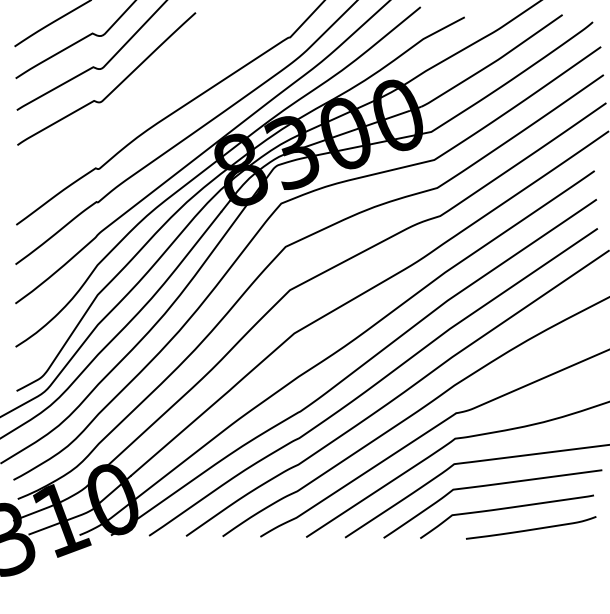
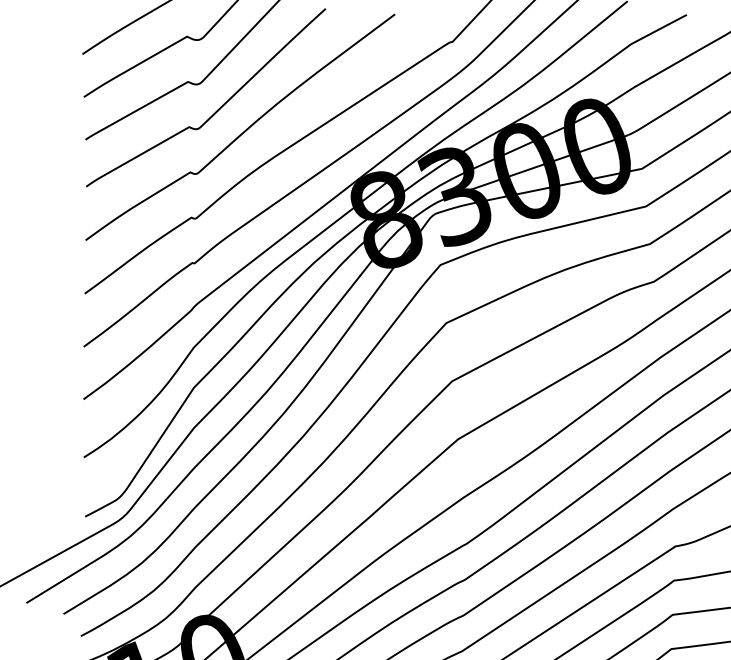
curve: (134, 103) -> (243, 130), added

